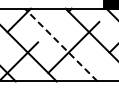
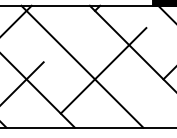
line: (60, 44) -> (81, 65), dashed -> solid

